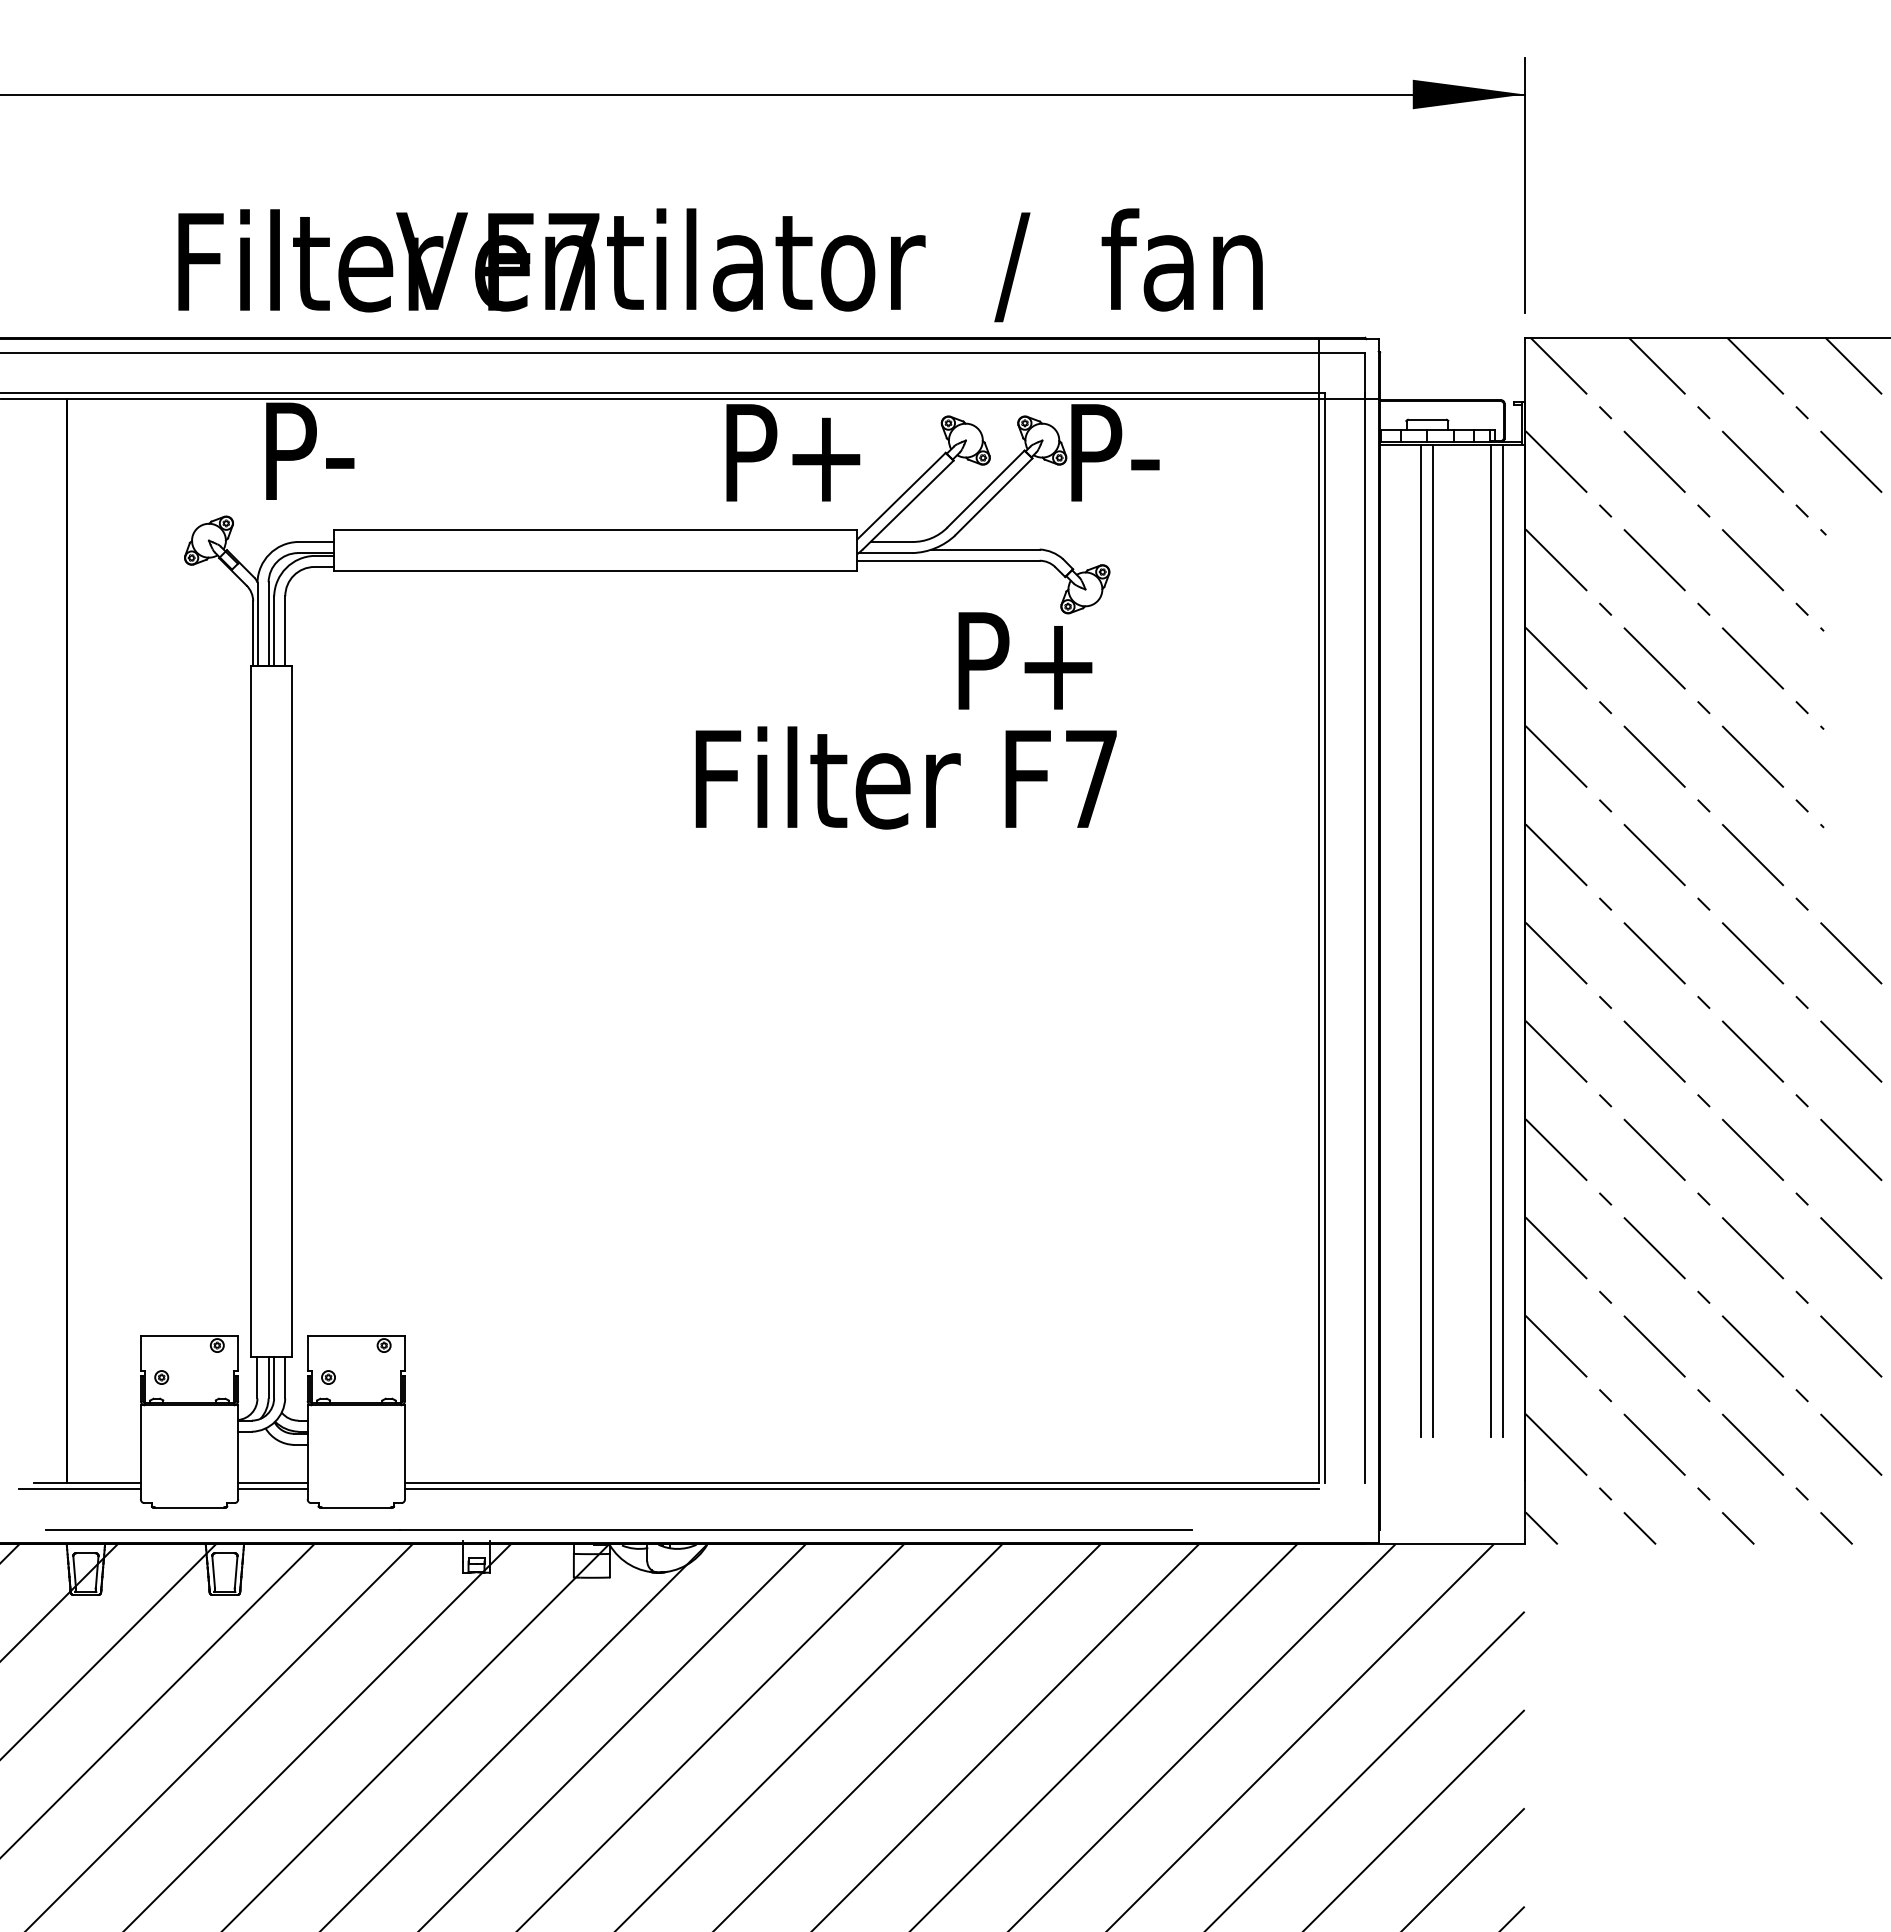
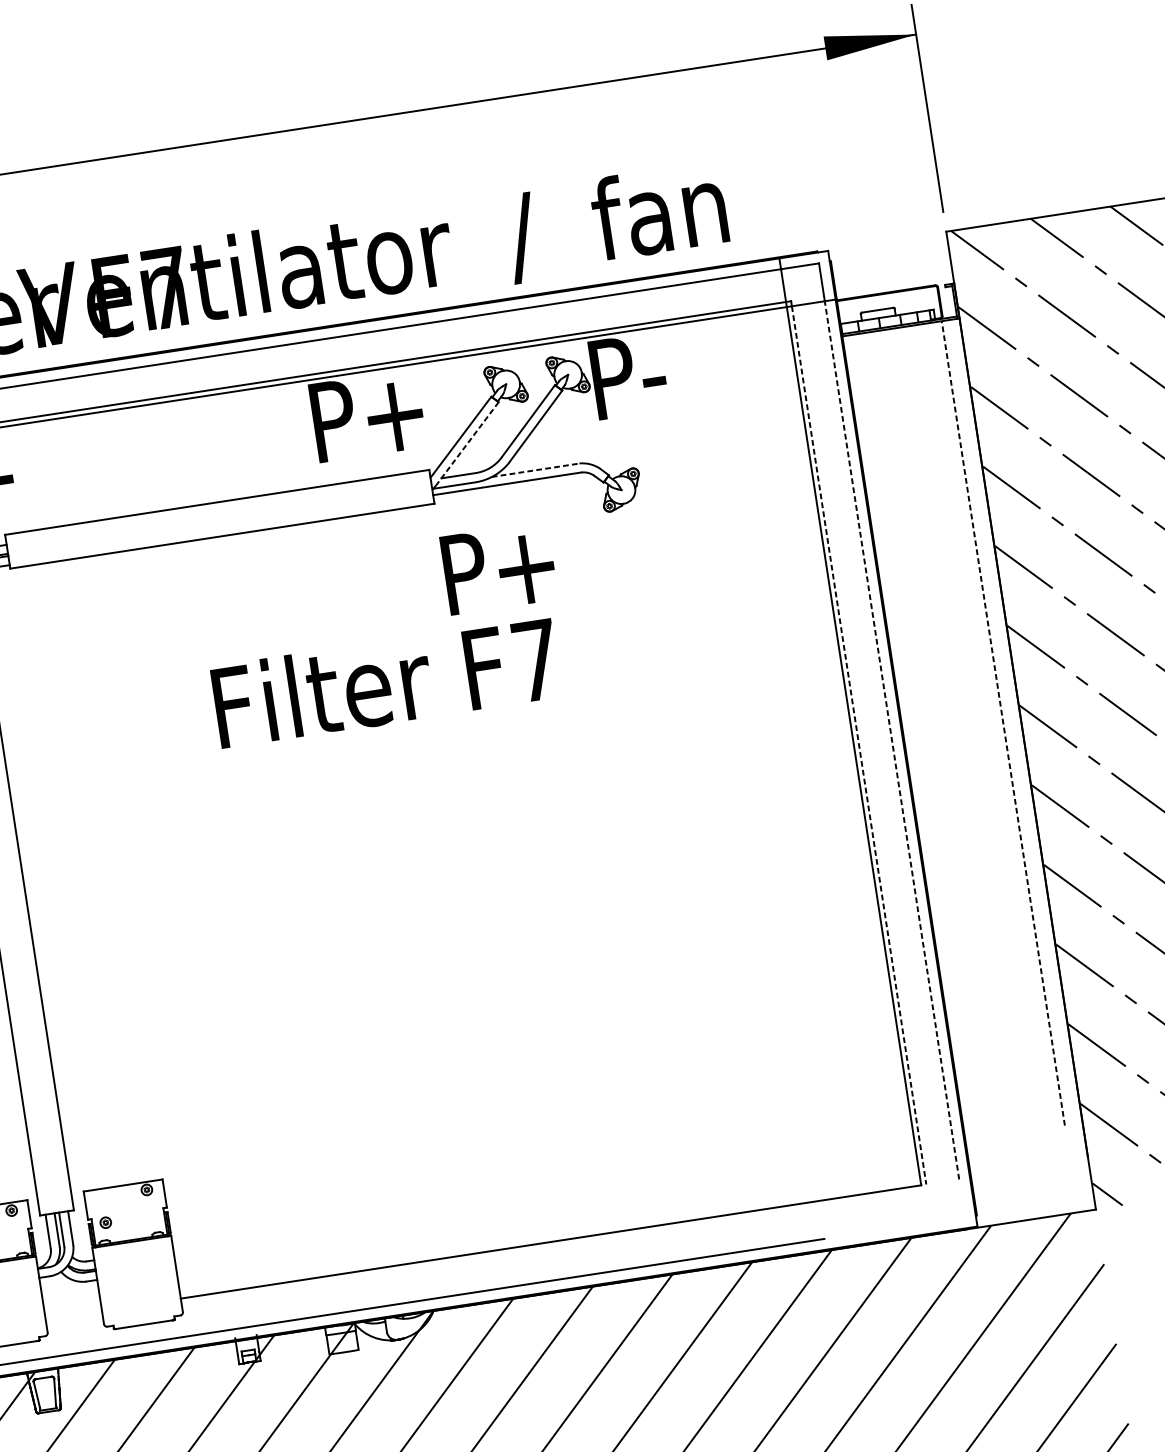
line: (907, 505) -> (466, 444), solid -> dashed
line: (986, 549) -> (536, 470), solid -> dashed
text: (1025, 660) -> (499, 567), moved
text: (905, 777) -> (385, 682), moved
line: (1365, 937) -> (891, 737), solid -> dashed
line: (1421, 940) -> (937, 733), removed
line: (1433, 940) -> (947, 731), removed
line: (1490, 940) -> (993, 724), removed
line: (1502, 940) -> (1003, 722), solid -> dashed
line: (1324, 941) -> (858, 745), solid -> dashed
line: (272, 1482) -> (73, 1314), removed
line: (272, 1489) -> (74, 1320), removed
line: (861, 1489) -> (551, 1247), removed

